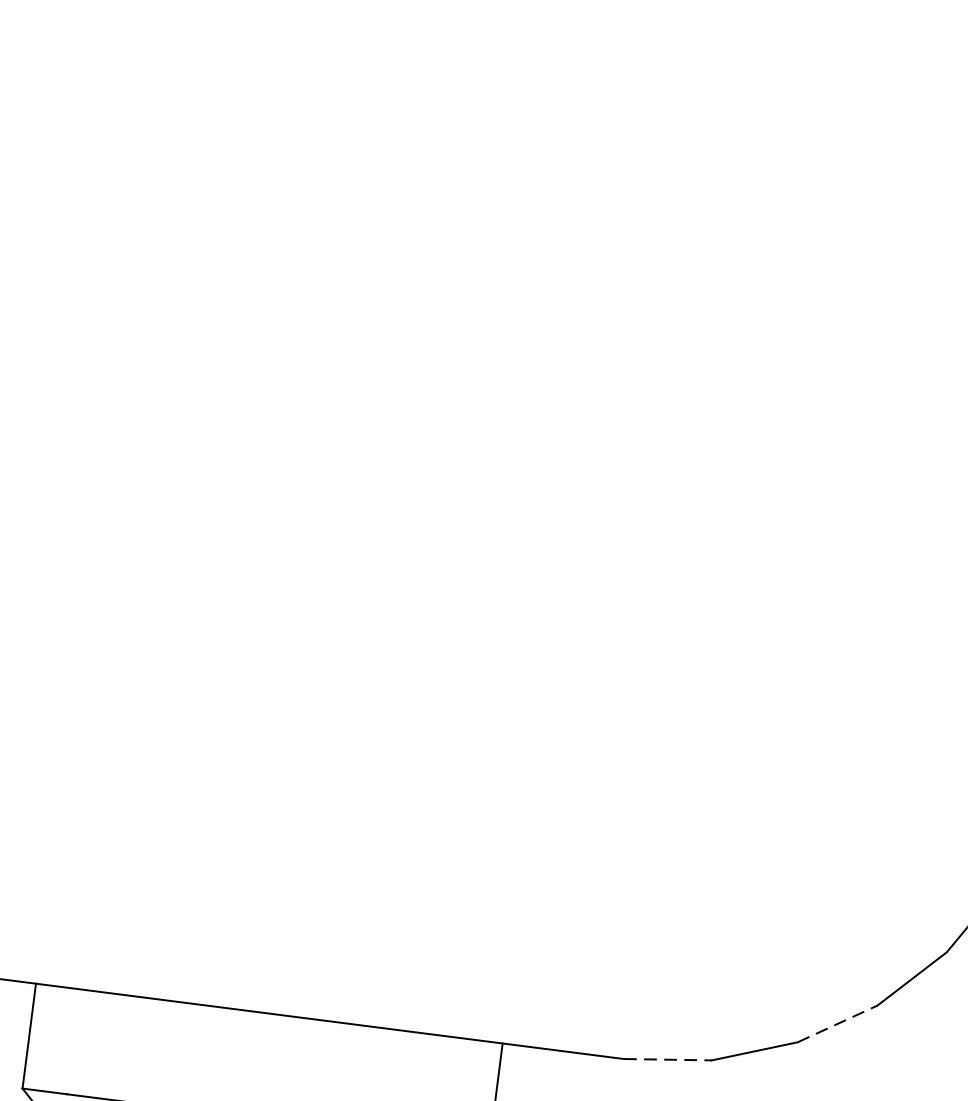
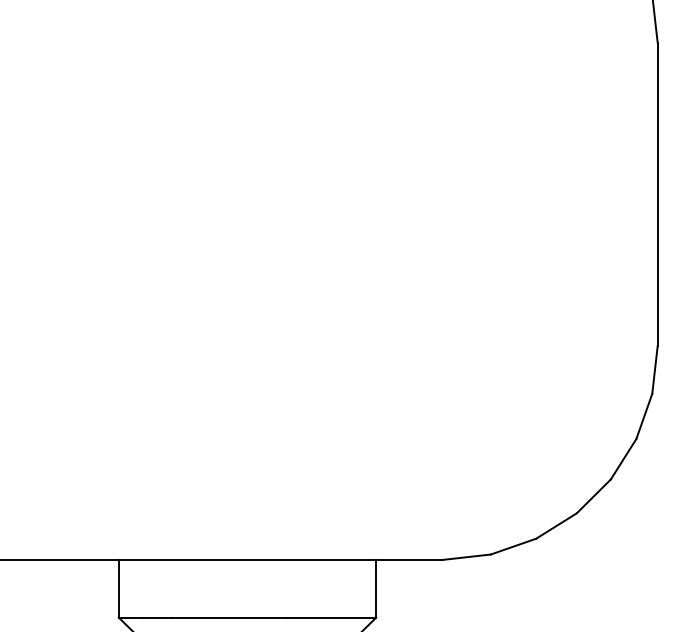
line: (837, 1024) -> (556, 526), dashed -> solid
line: (668, 1060) -> (467, 557), dashed -> solid

